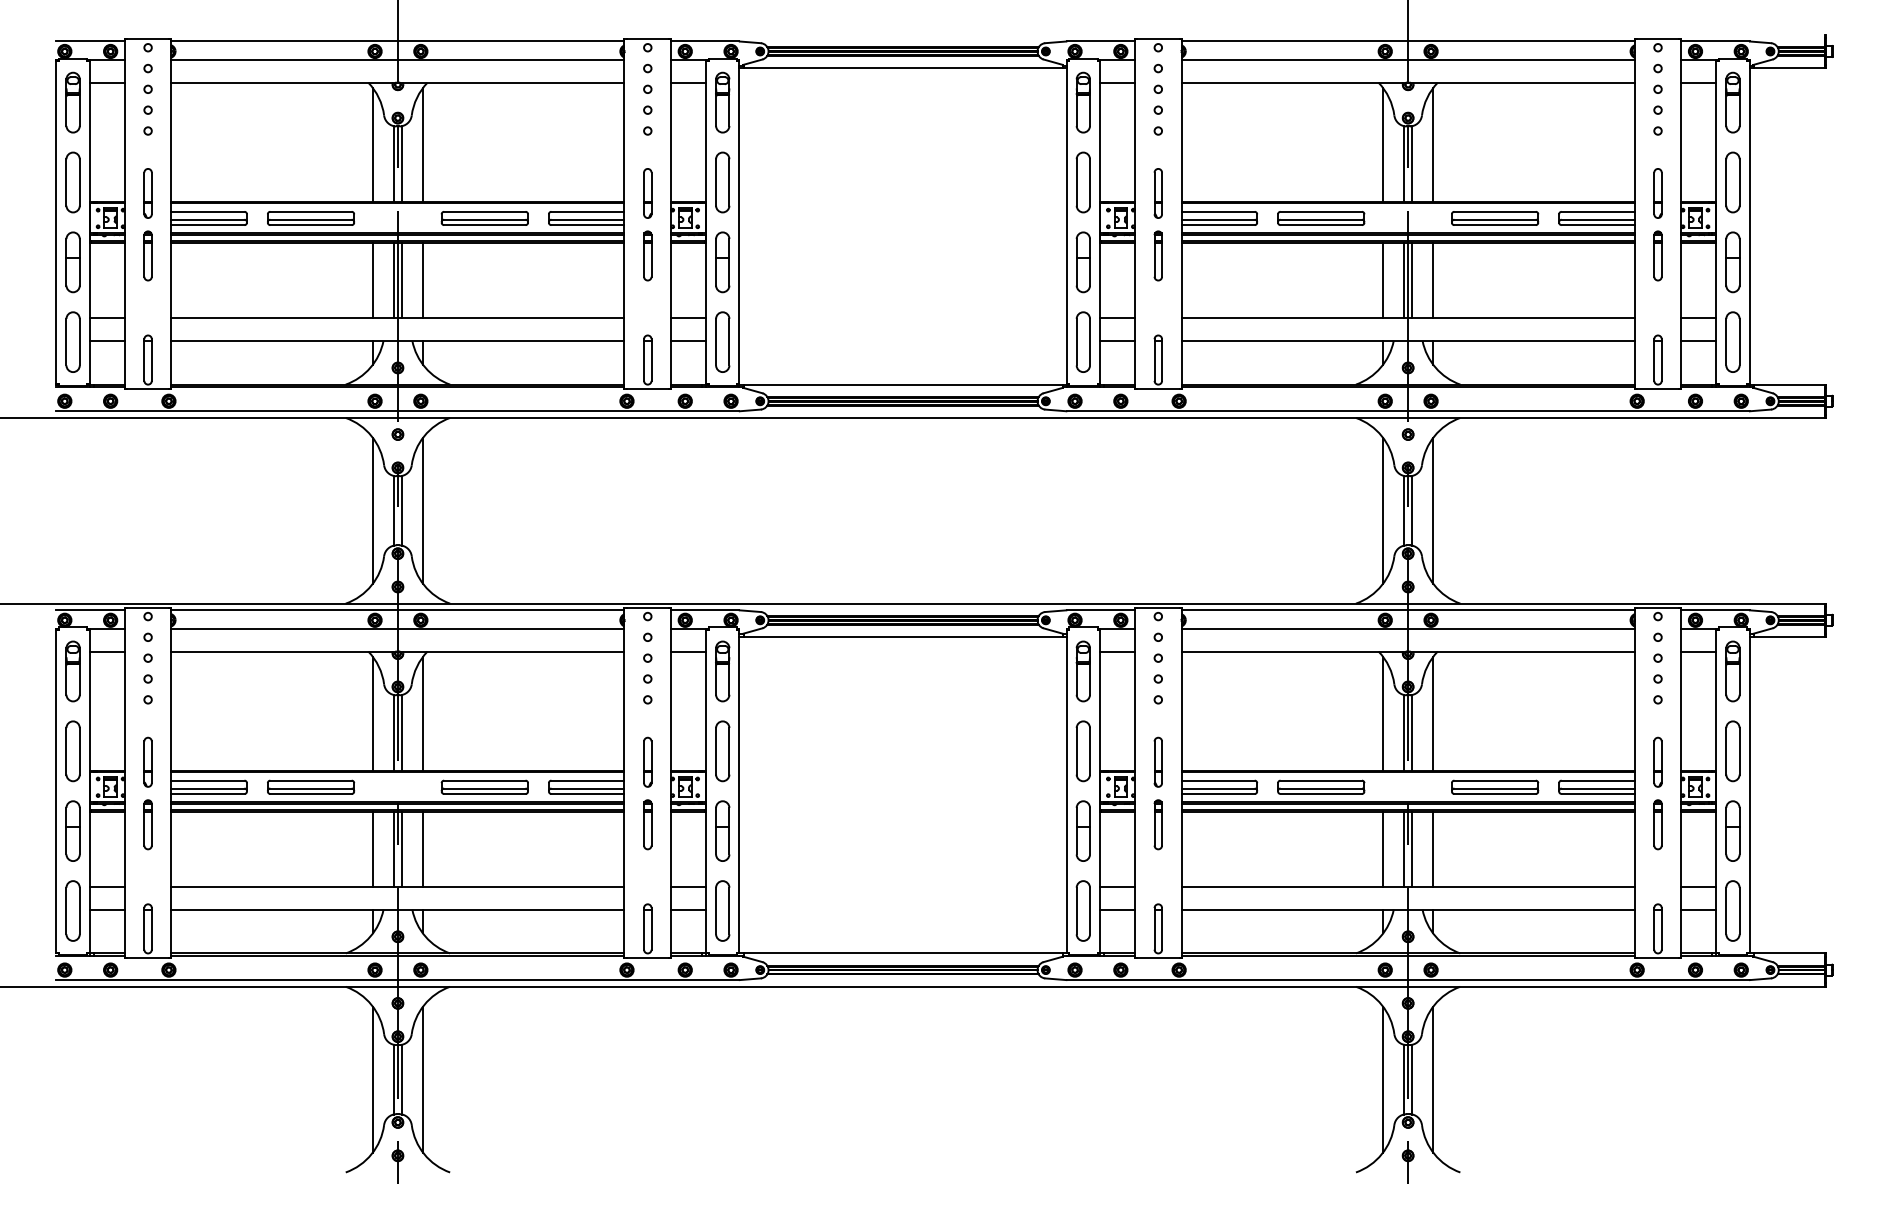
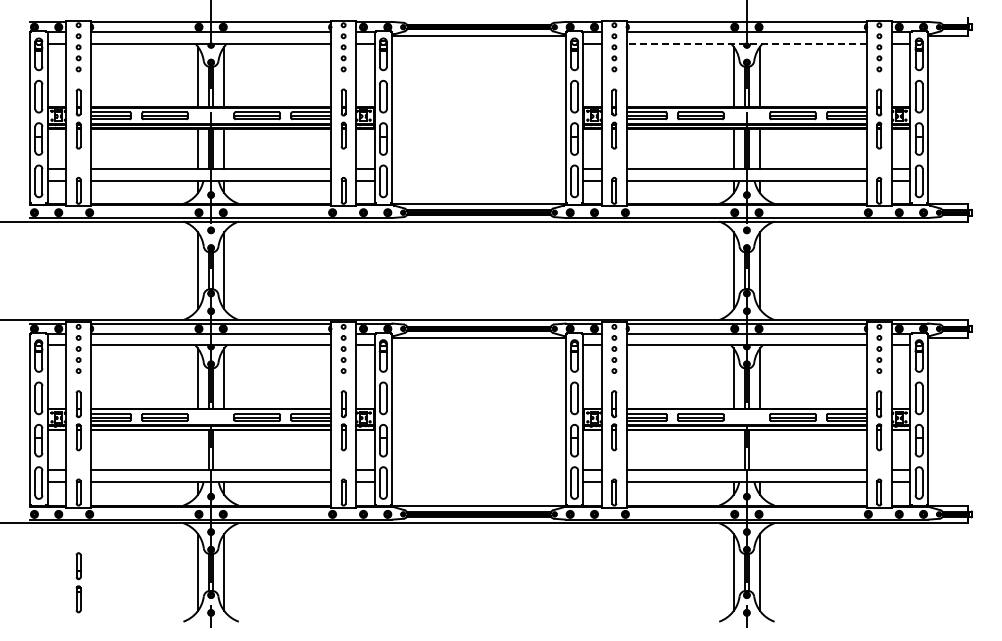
line: (1407, 82) -> (746, 43), solid -> dashed
line: (372, 849) -> (197, 450), removed
line: (423, 849) -> (224, 450), removed
line: (1382, 849) -> (733, 450), removed
line: (1433, 849) -> (760, 450), removed
part: (147, 1098) -> (78, 582), added

